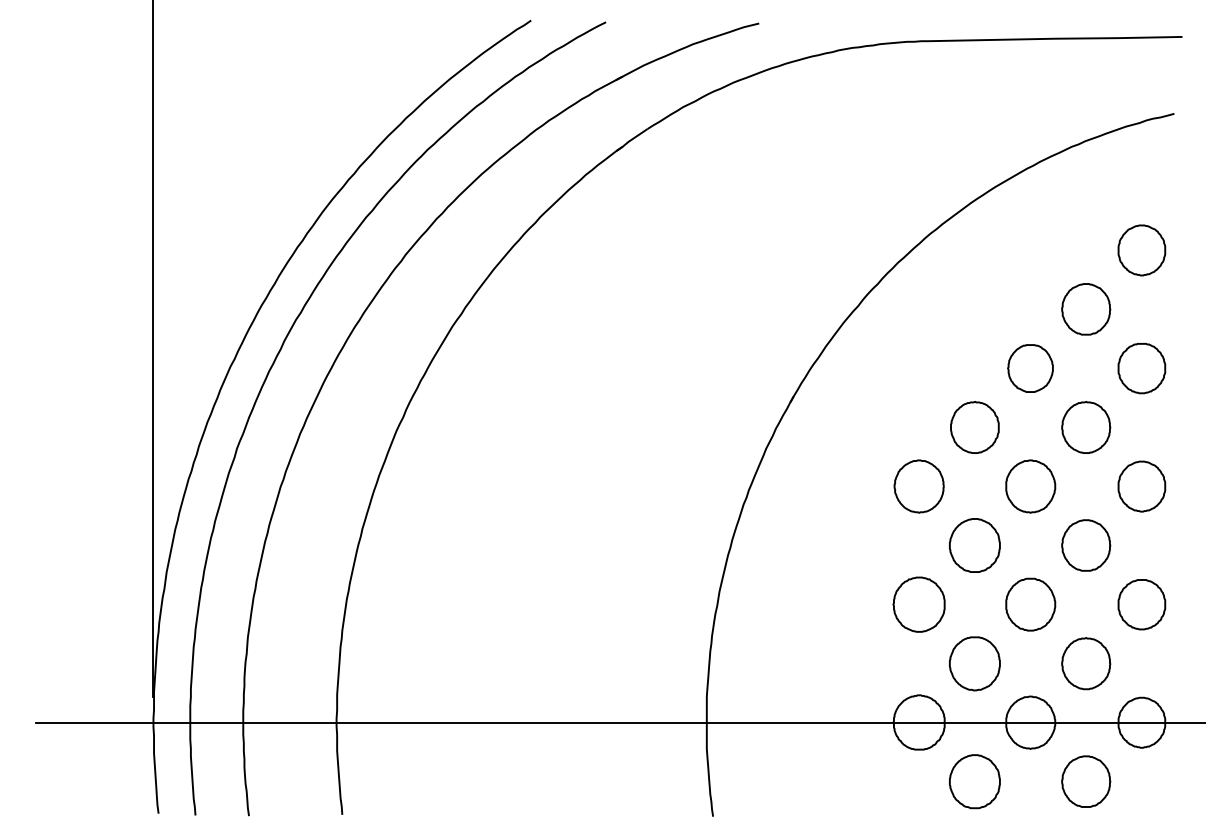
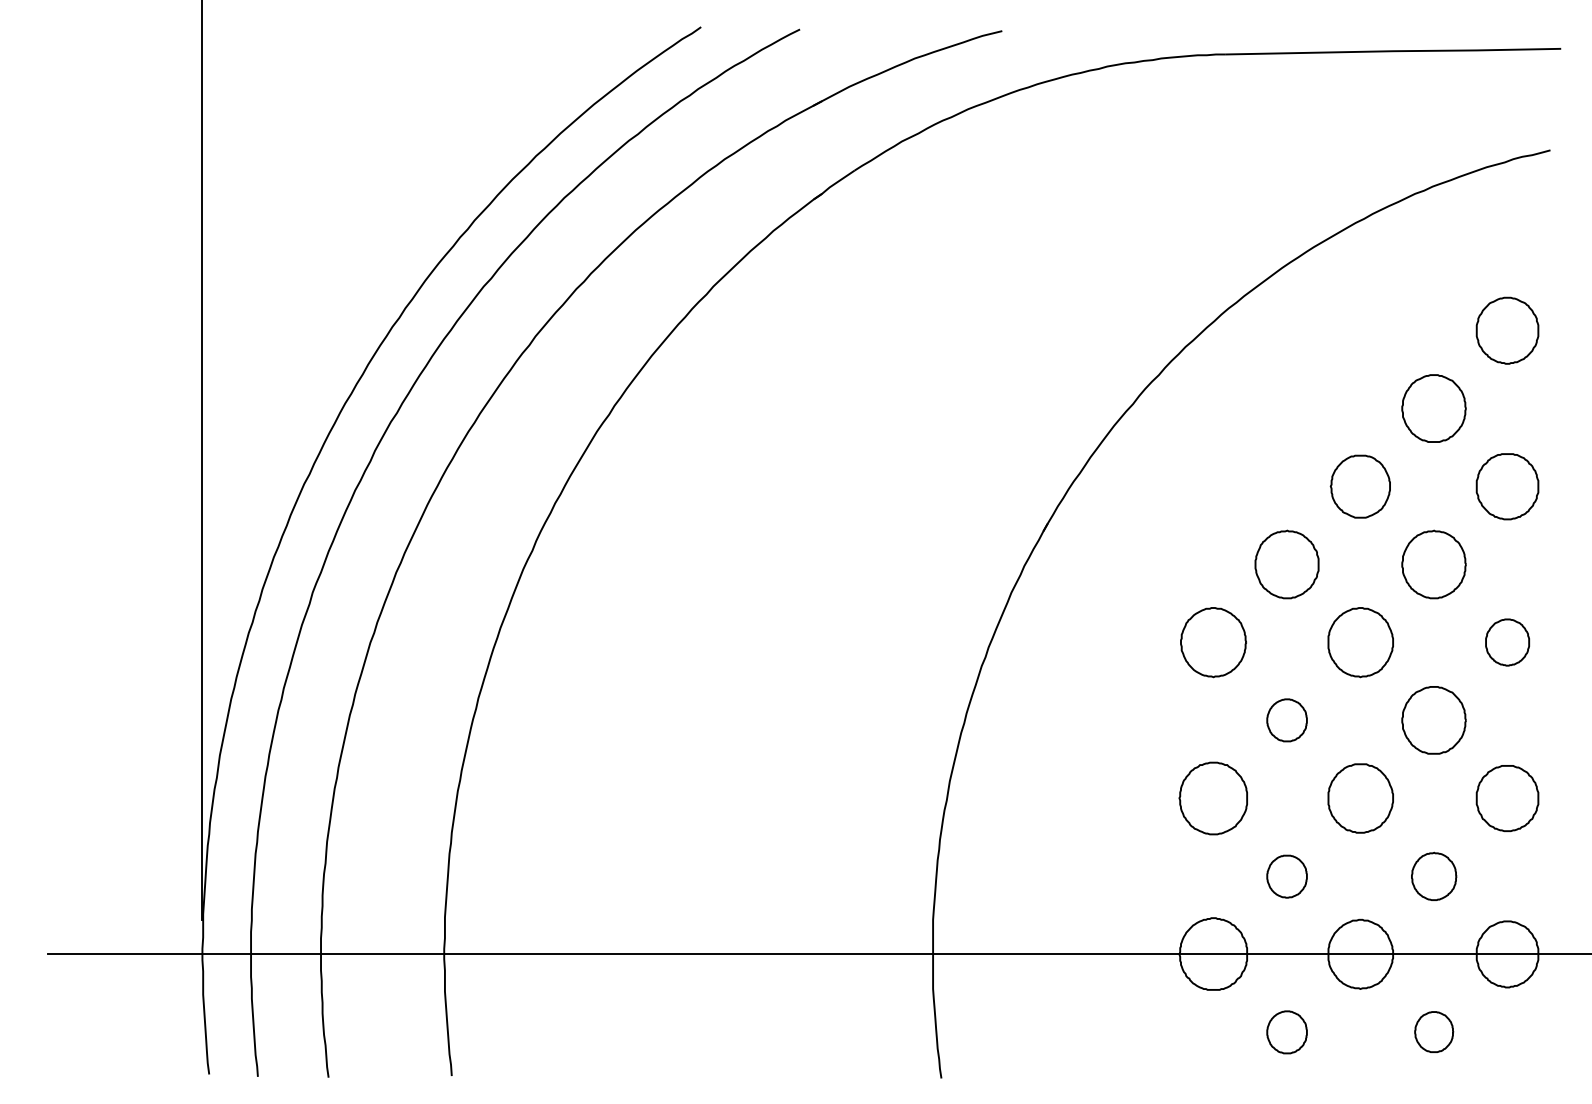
part: (1141, 486) -> (1507, 642), size x0.7
part: (974, 545) -> (1286, 720), size x0.6
part: (974, 663) -> (1286, 876), size x0.6
part: (1086, 663) -> (1434, 876), size x0.7
part: (974, 781) -> (1286, 1031), size x0.6
part: (1086, 781) -> (1434, 1031), size x0.6

